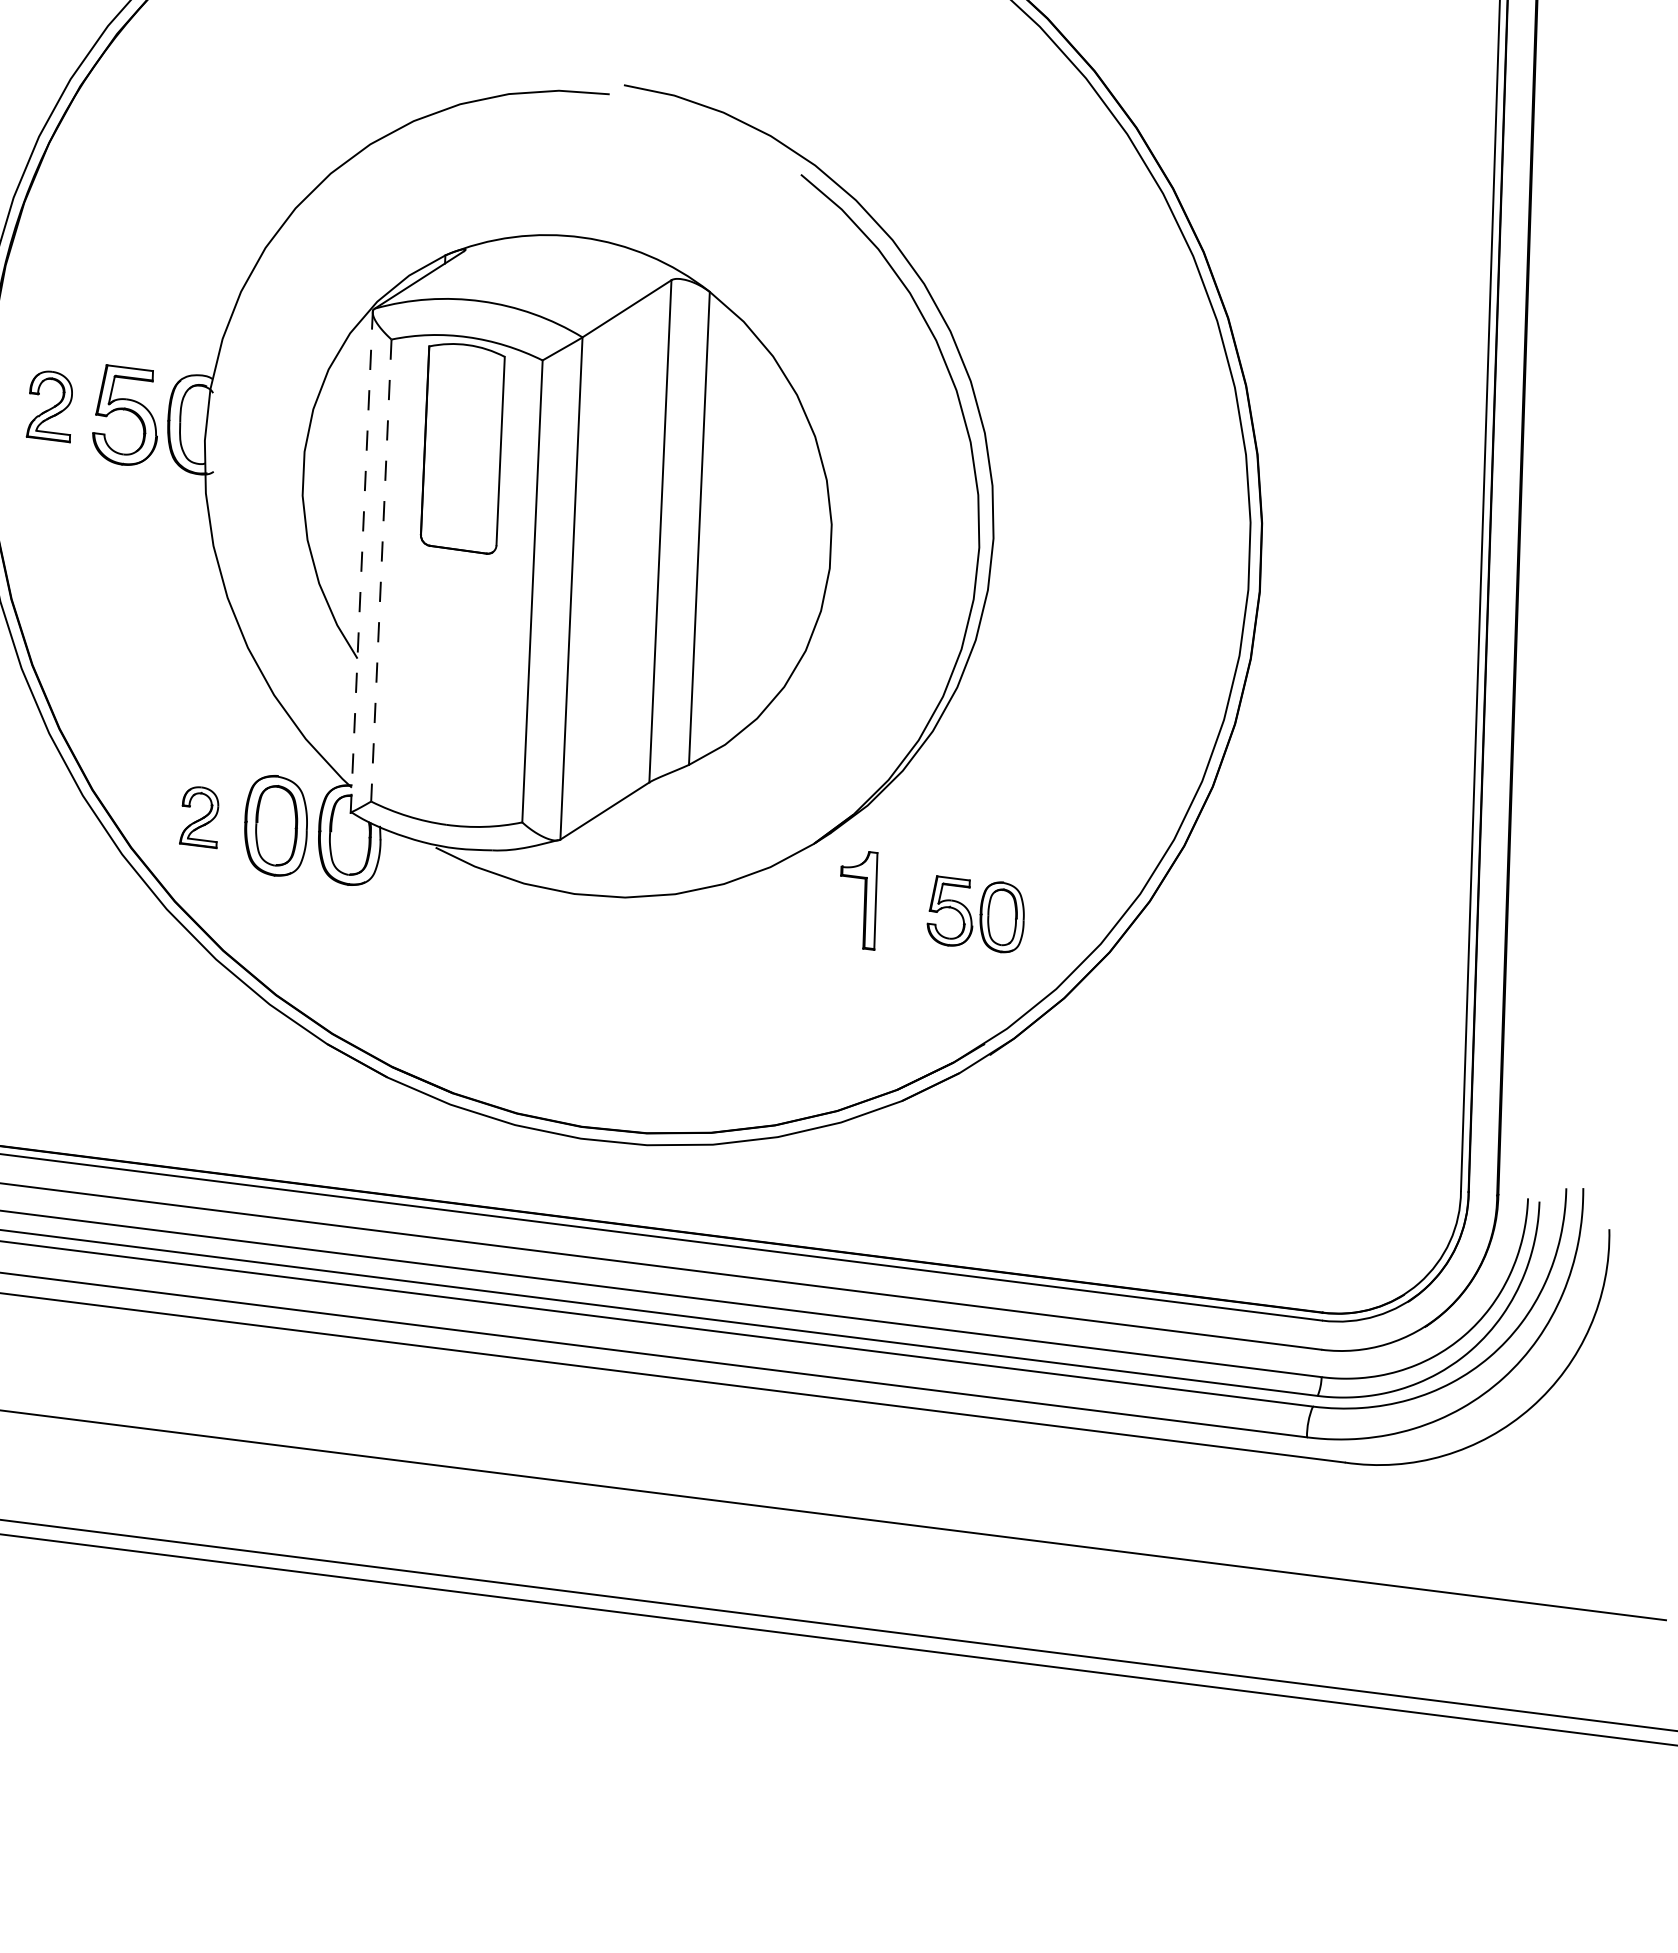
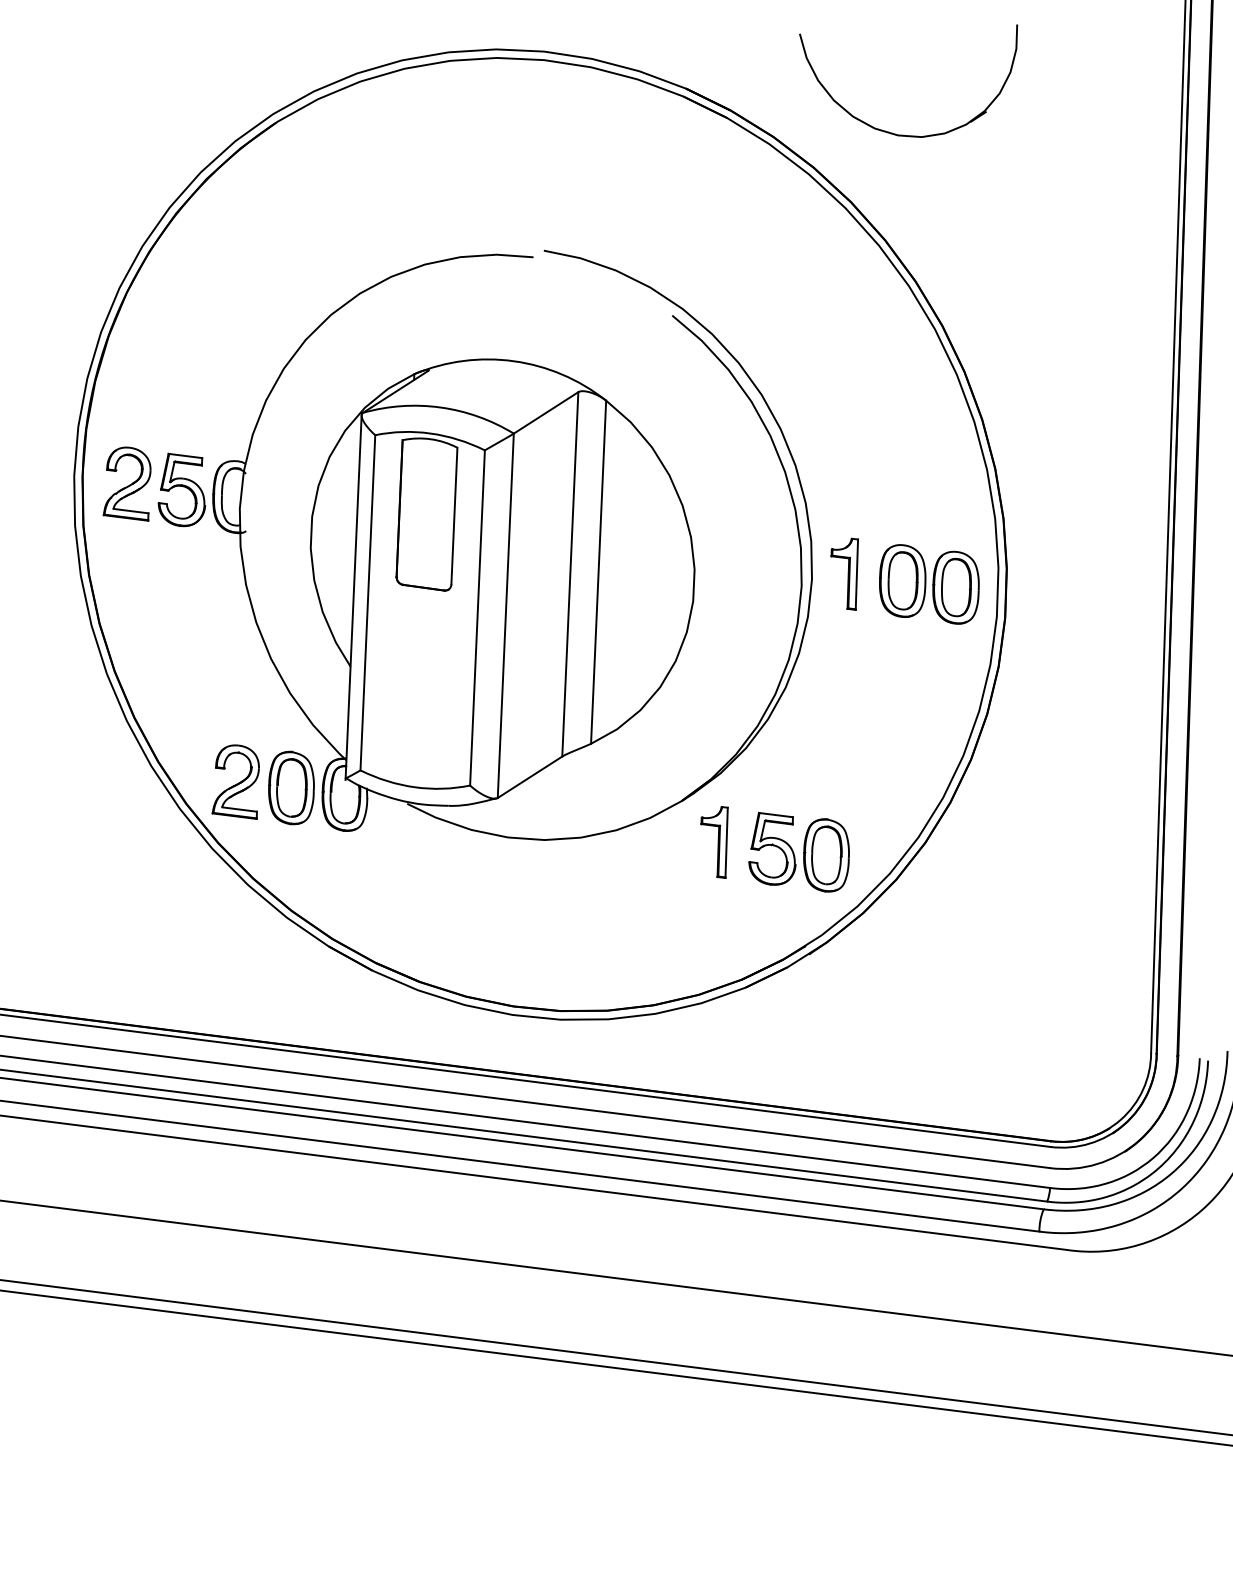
part: (48, 406) -> (126, 483), size x1.43
part: (1038, 530) -> (844, 573), added
part: (1155, 545) -> (929, 584), added
line: (361, 563) -> (353, 597), dashed -> solid
line: (380, 570) -> (367, 602), dashed -> solid
part: (198, 816) -> (235, 781), size x1.67
part: (974, 913) -> (798, 851), size x1.43

